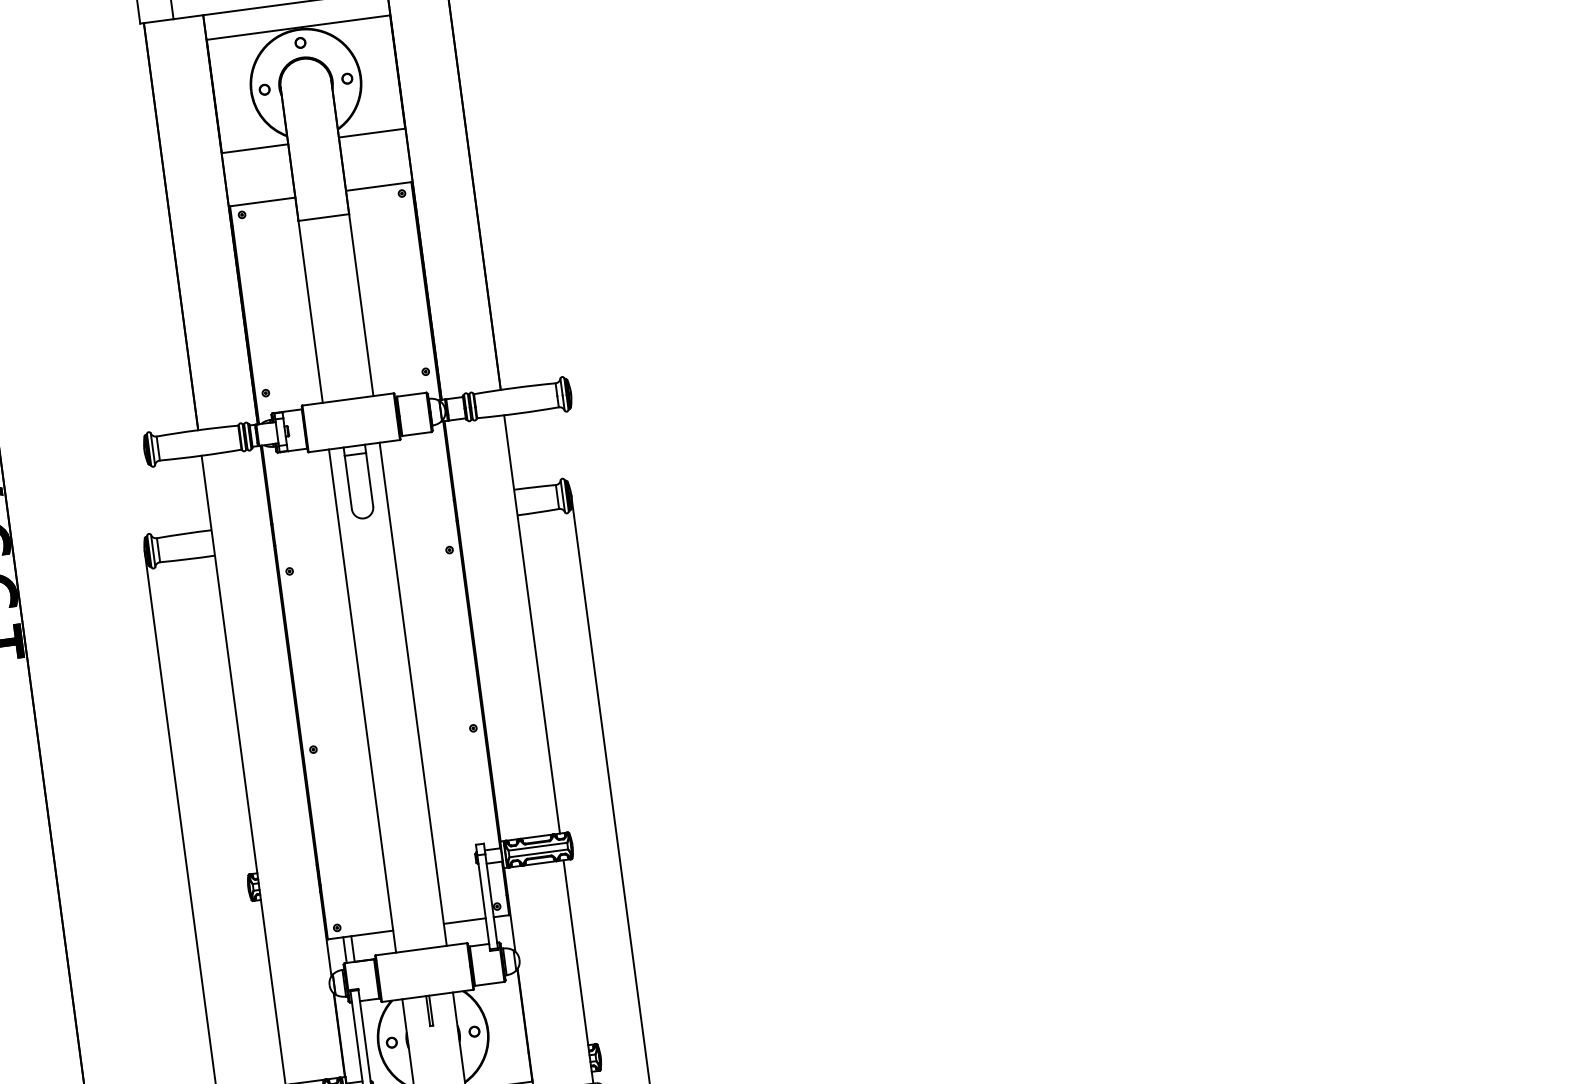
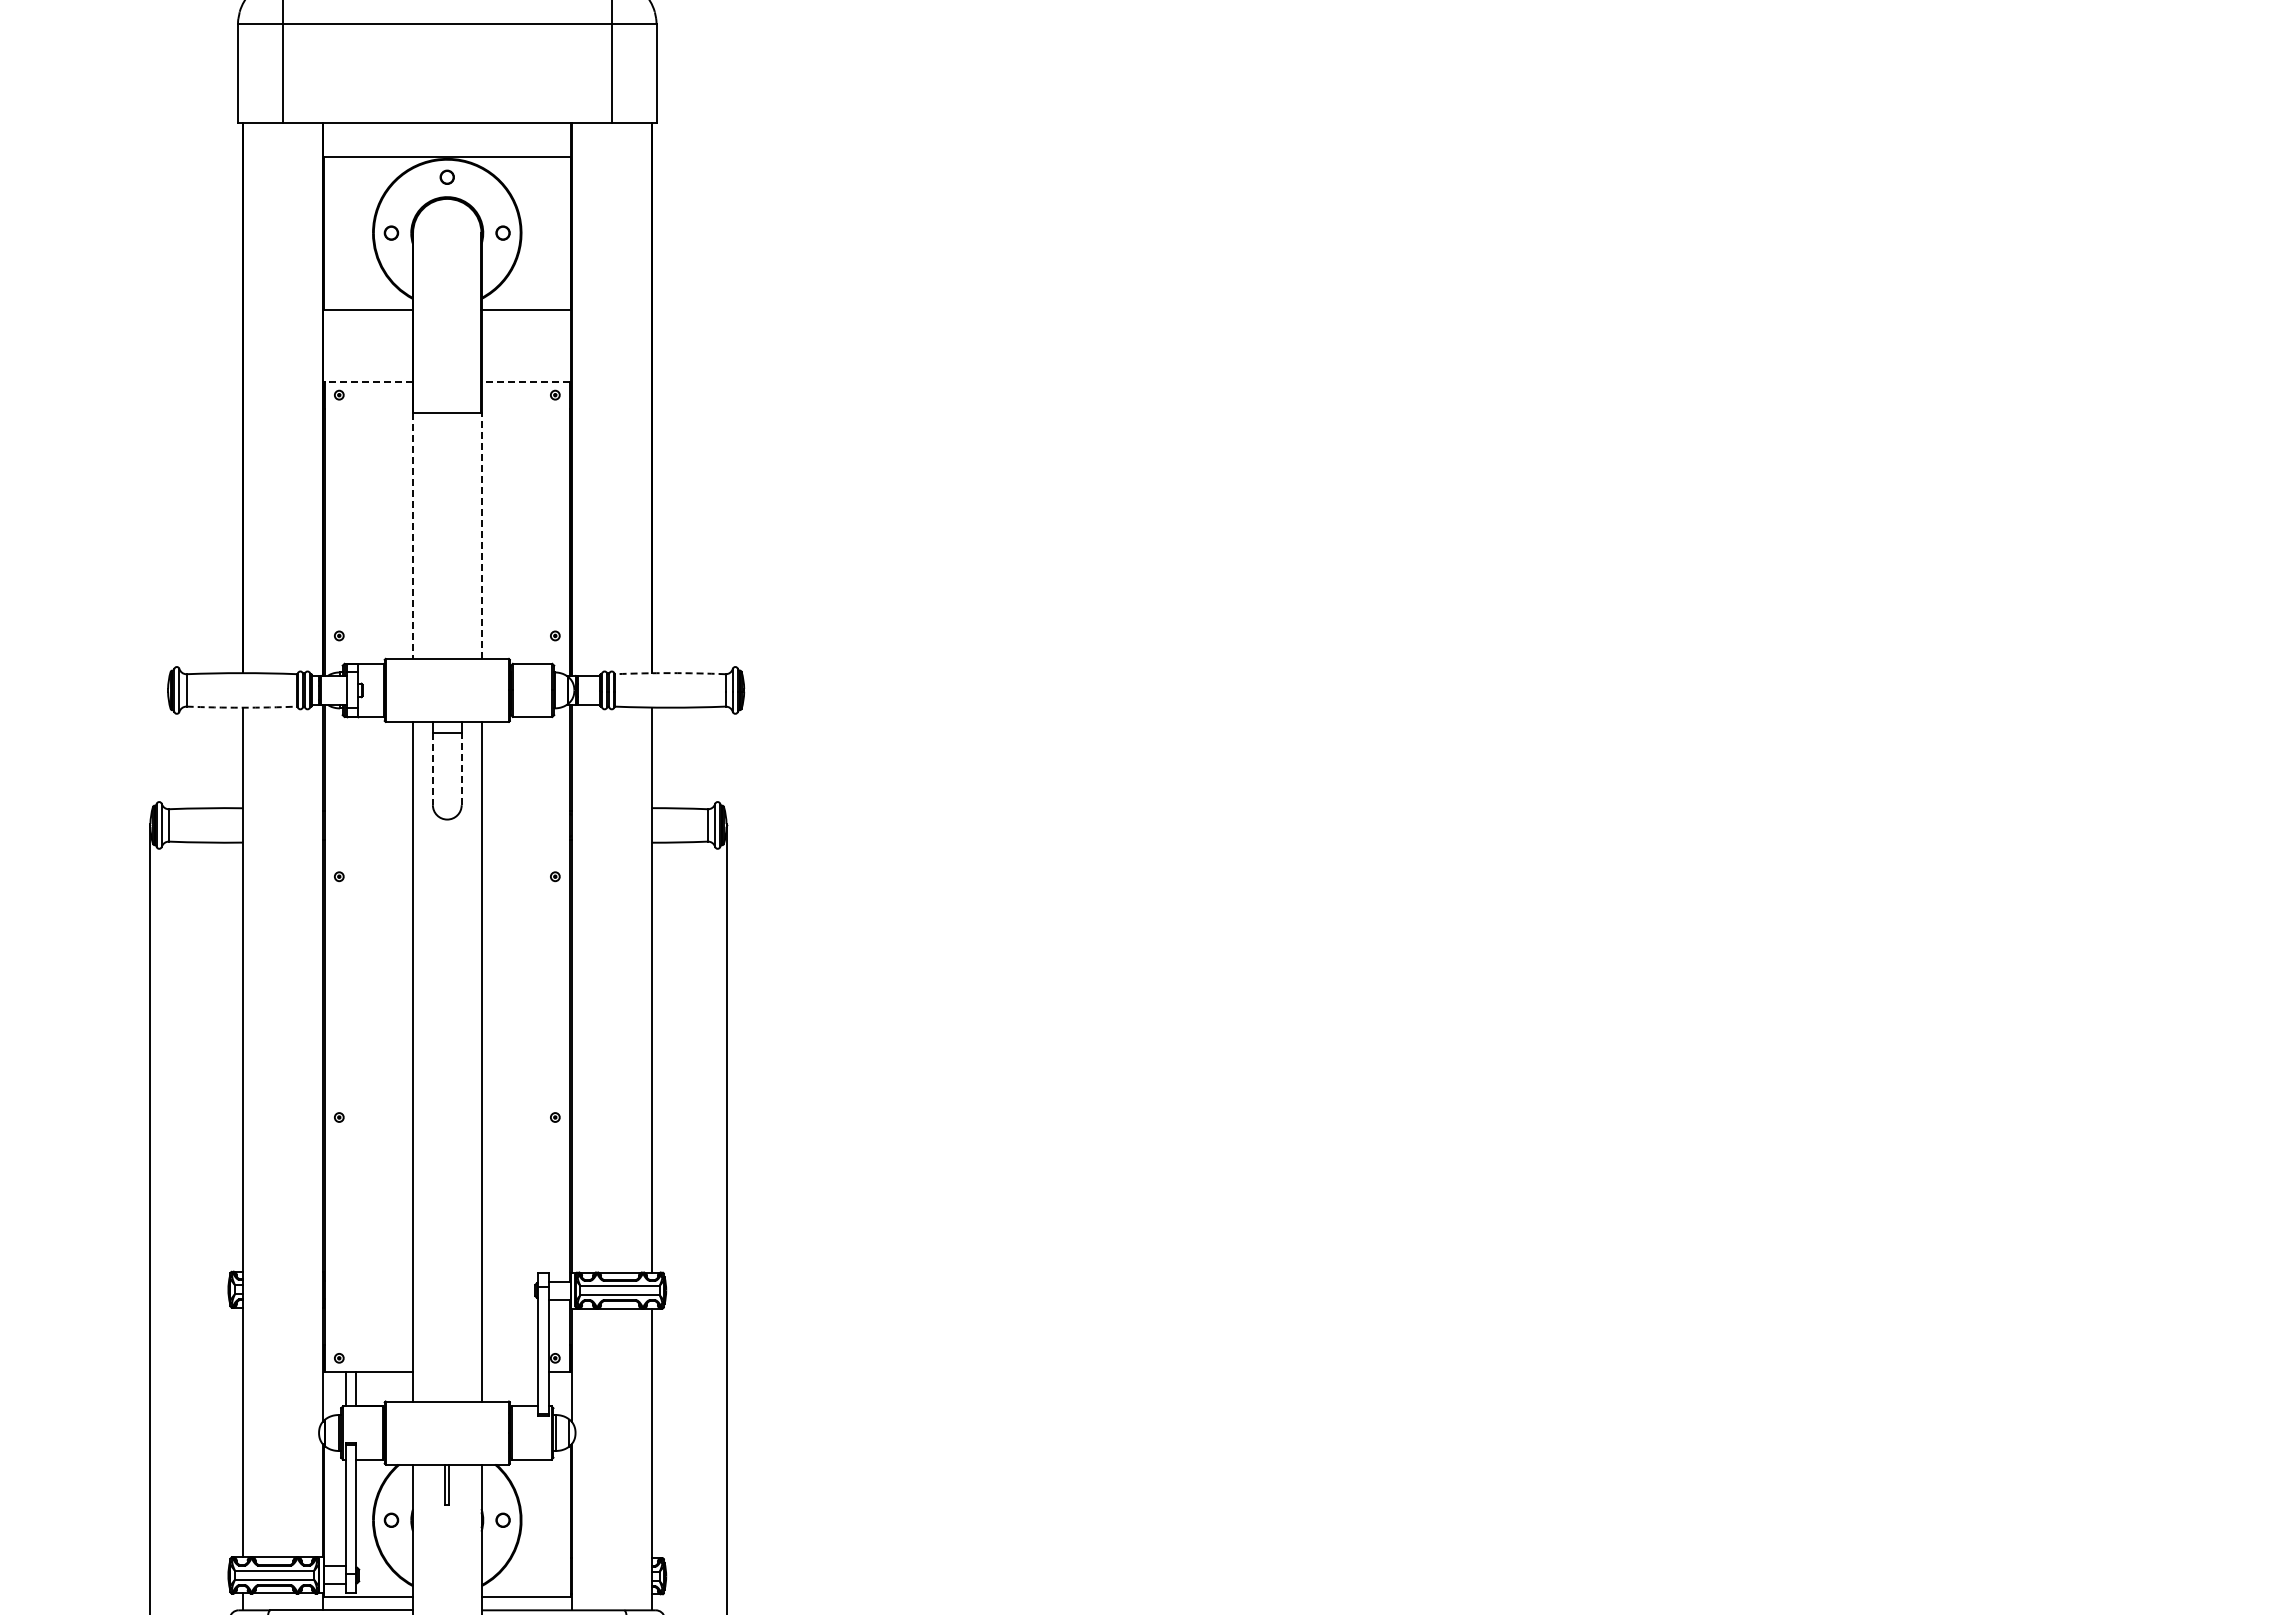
line: (378, 186) -> (525, 381), solid -> dashed
line: (262, 201) -> (368, 381), solid -> dashed
line: (361, 305) -> (481, 536), solid -> dashed
line: (310, 312) -> (413, 536), solid -> dashed
arc: (514, 388) -> (670, 673), solid -> dashed
arc: (200, 455) -> (241, 707), solid -> dashed
line: (369, 479) -> (461, 768), solid -> dashed
line: (348, 482) -> (432, 769), solid -> dashed
line: (464, 920) -> (509, 1371), removed

